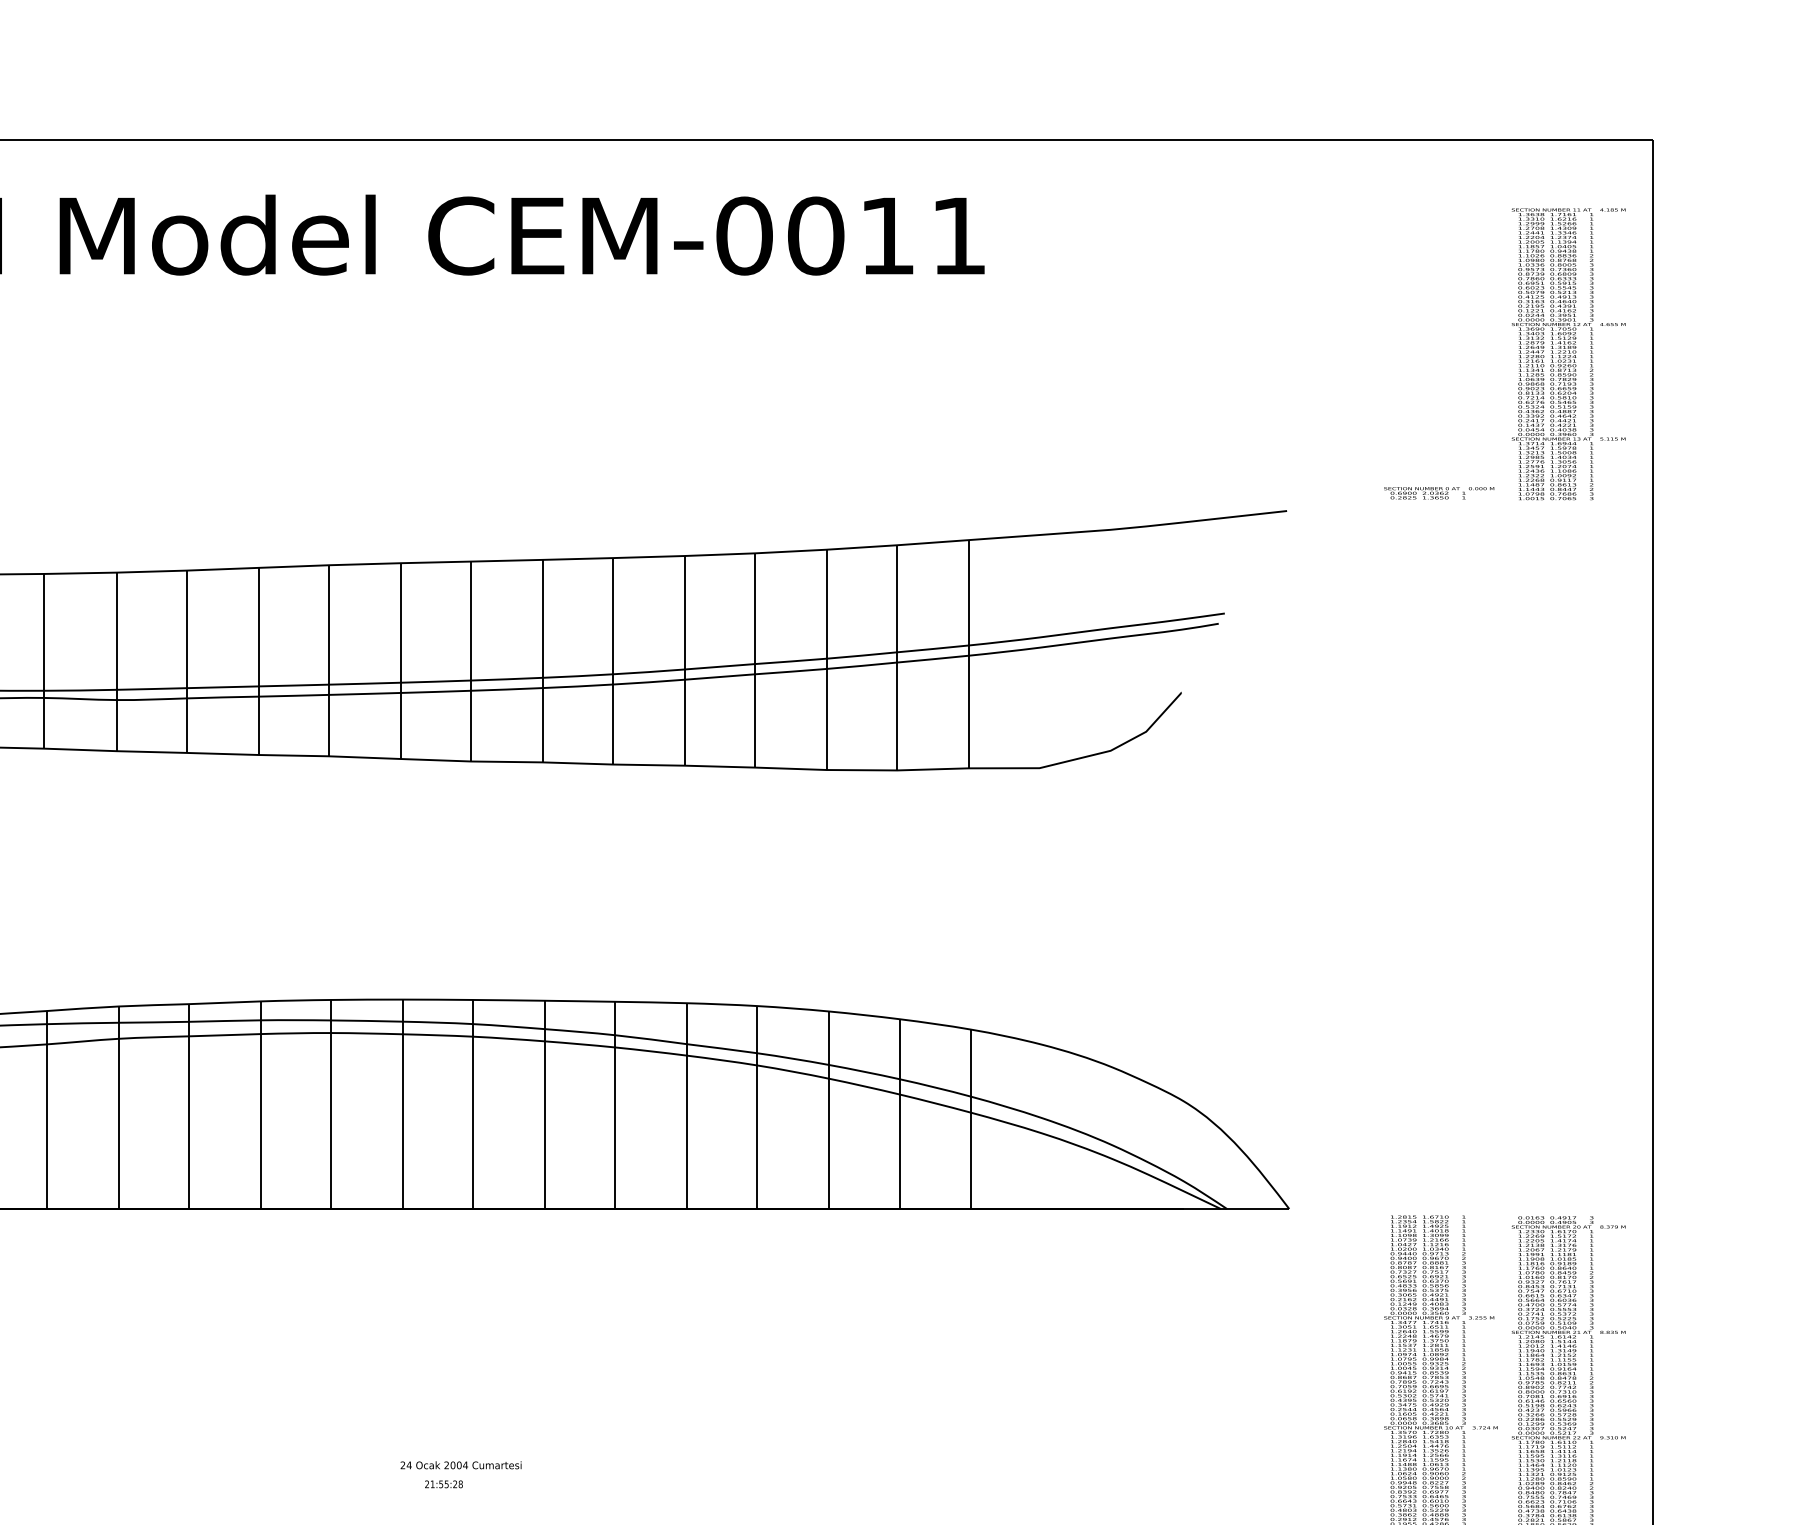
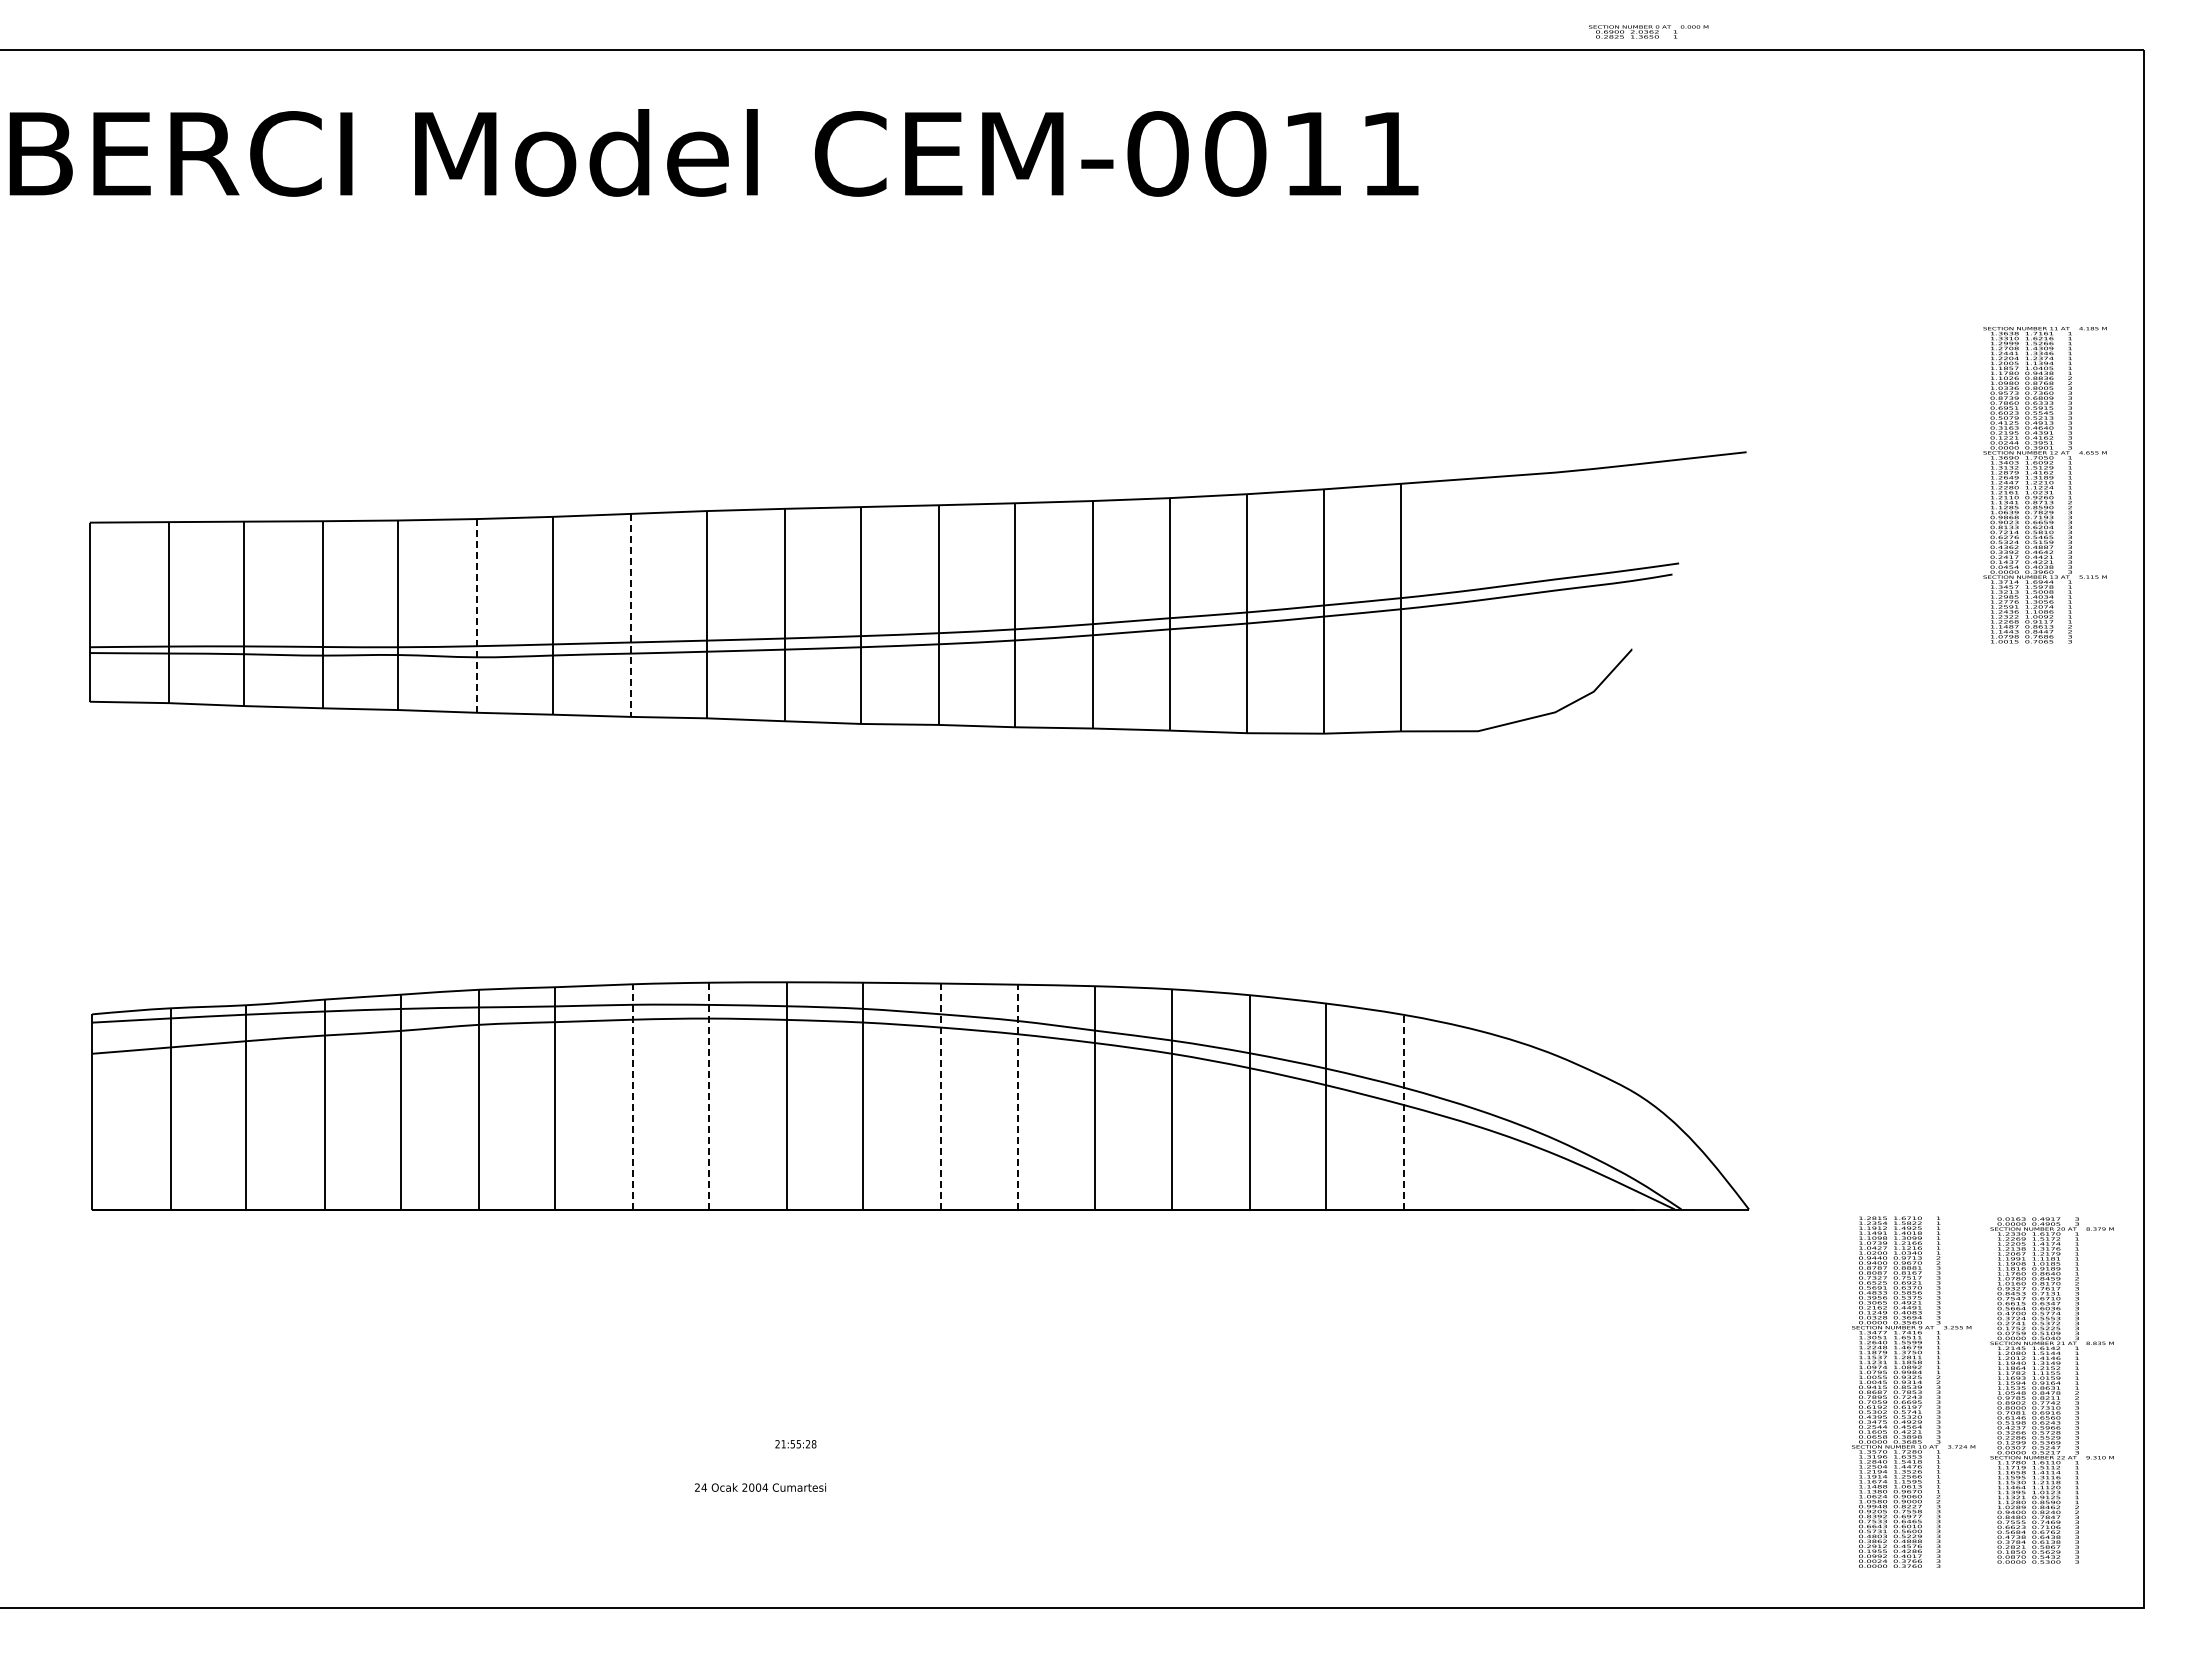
text: (1568, 354) -> (2044, 485), moved
text: (1439, 492) -> (1648, 31), moved
line: (116, 661) -> (476, 615), solid -> dashed
line: (258, 661) -> (630, 615), solid -> dashed
line: (331, 1103) -> (709, 1095), solid -> dashed
line: (261, 1104) -> (633, 1096), solid -> dashed
line: (544, 1104) -> (941, 1096), solid -> dashed
line: (615, 1104) -> (1017, 1096), solid -> dashed
line: (970, 1118) -> (1403, 1111), solid -> dashed
text: (461, 1465) -> (760, 1487), moved
text: (443, 1484) -> (795, 1444), moved

